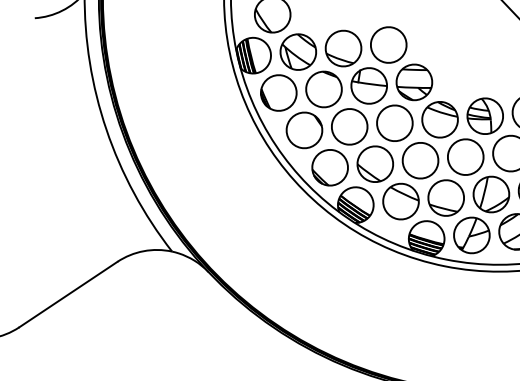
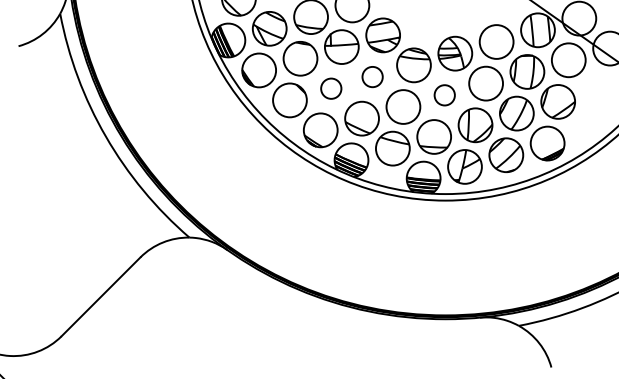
circle: (394, 122) -> (372, 76), size x0.6
circle: (349, 126) -> (331, 88), size x0.6
circle: (465, 157) -> (444, 95), size x0.6

